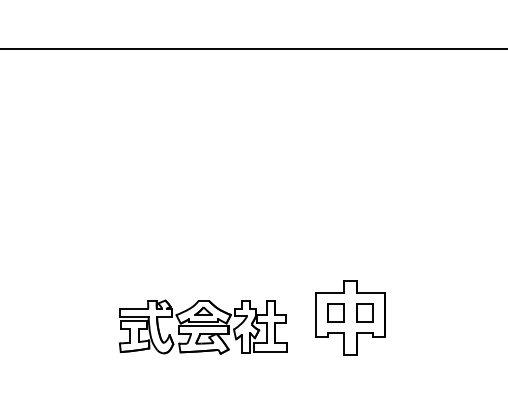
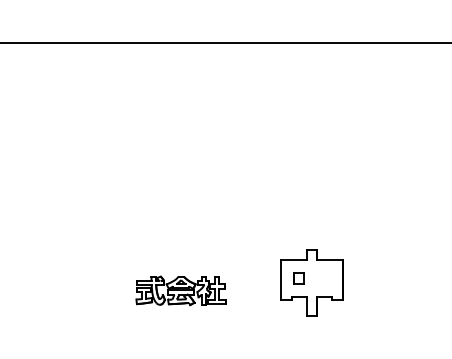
part: (335, 312) -> (298, 277), size x0.7
part: (364, 312) -> (324, 277), removed
part: (203, 326) -> (181, 290), size x0.6

